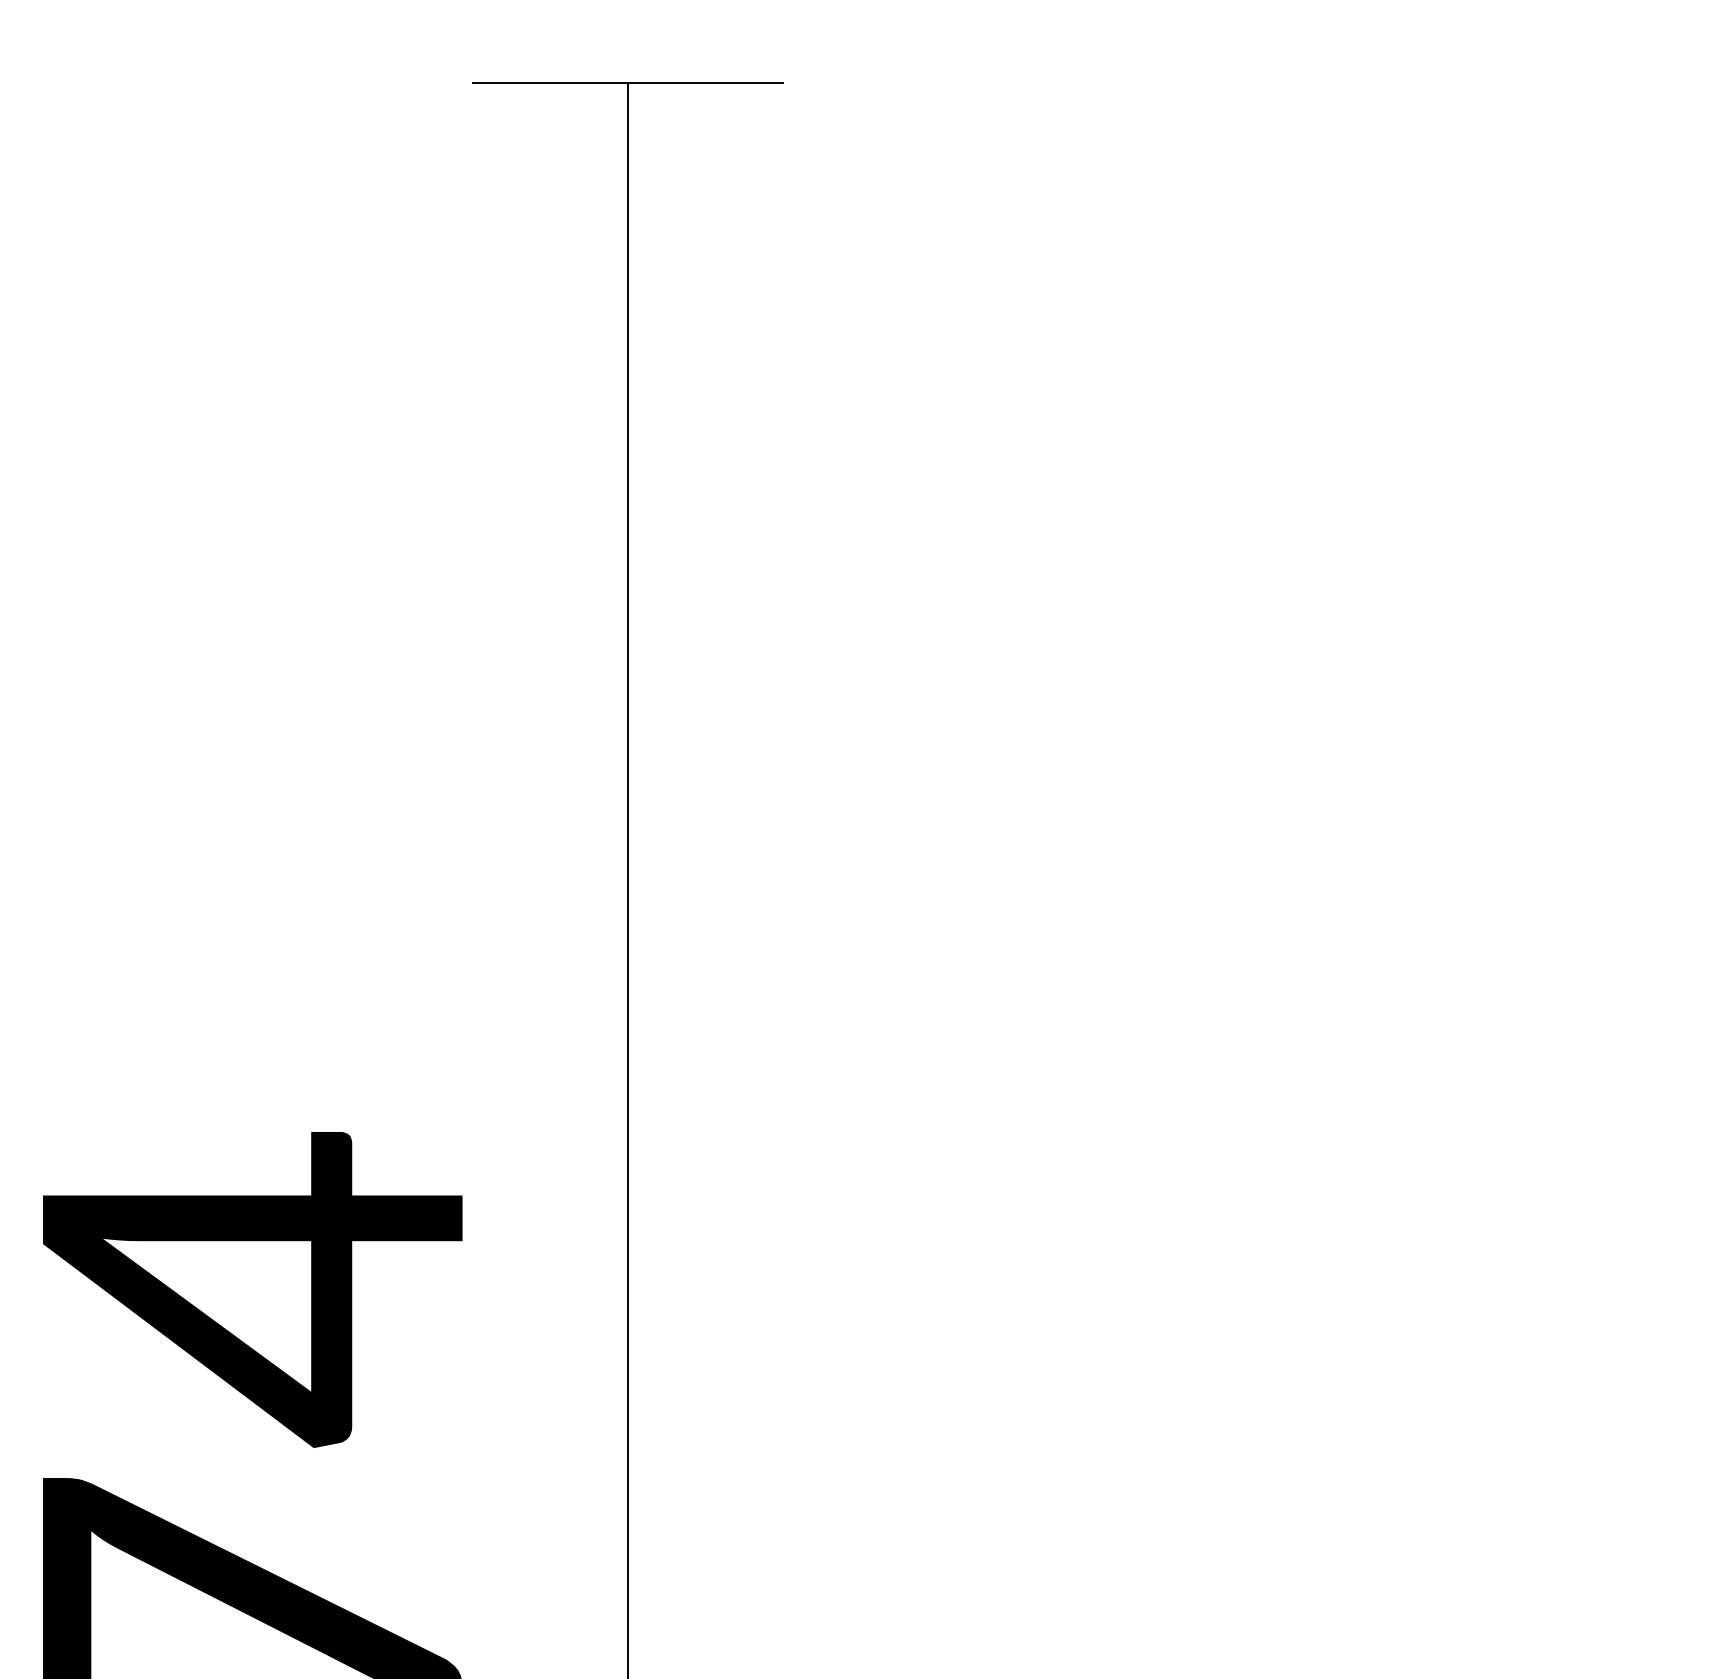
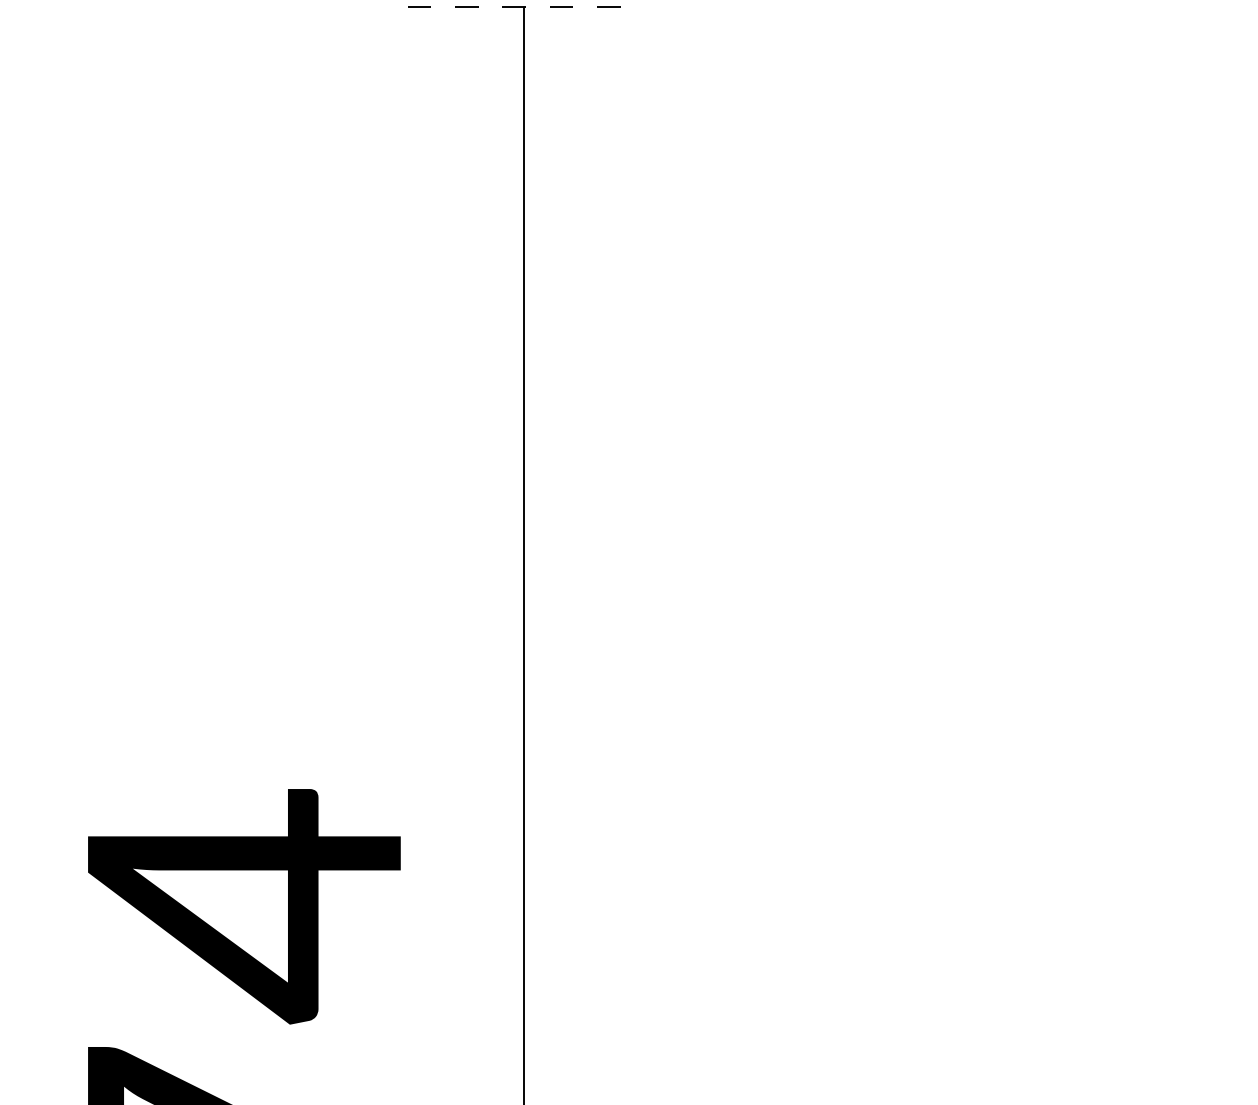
line: (627, 82) -> (523, 6), solid -> dashed

